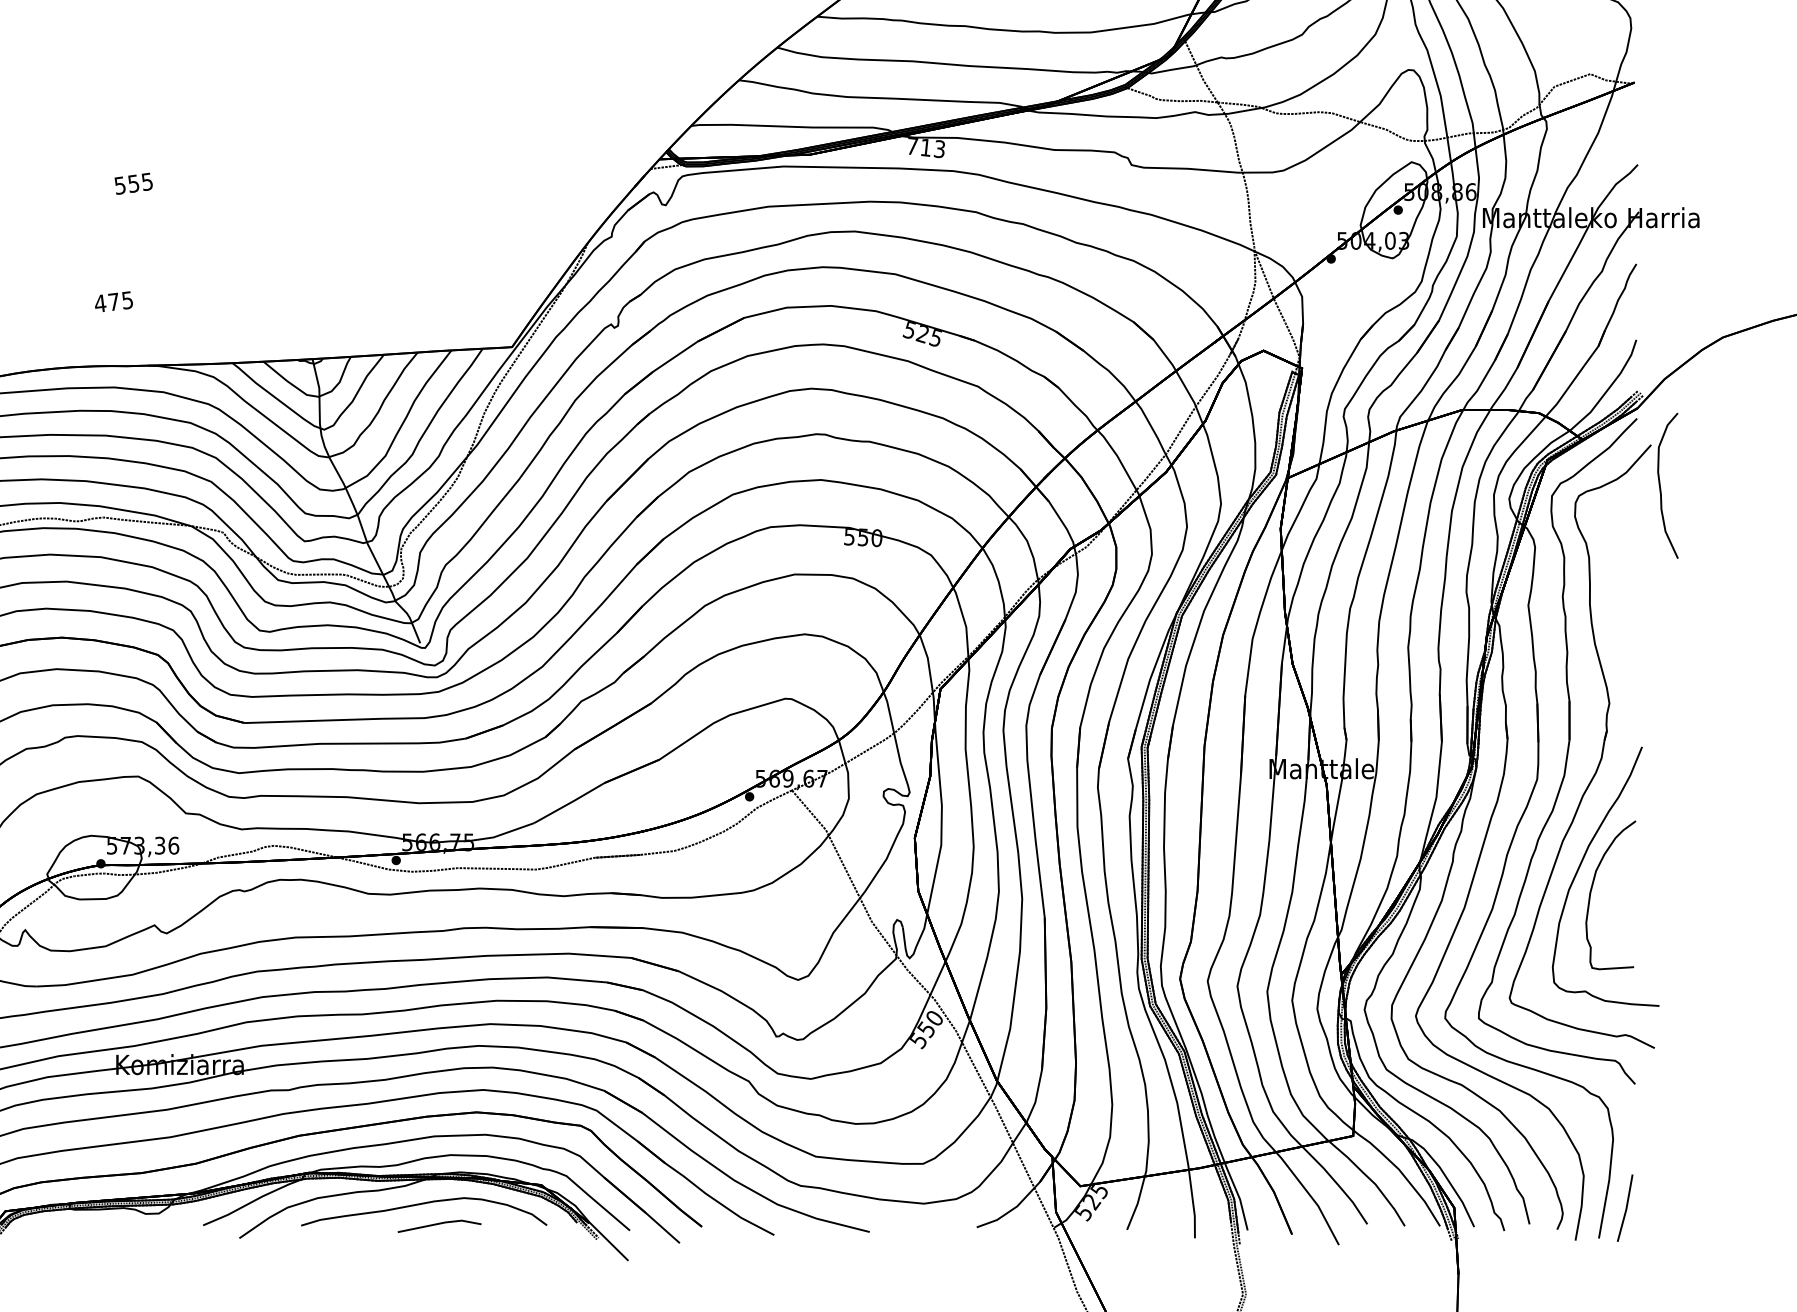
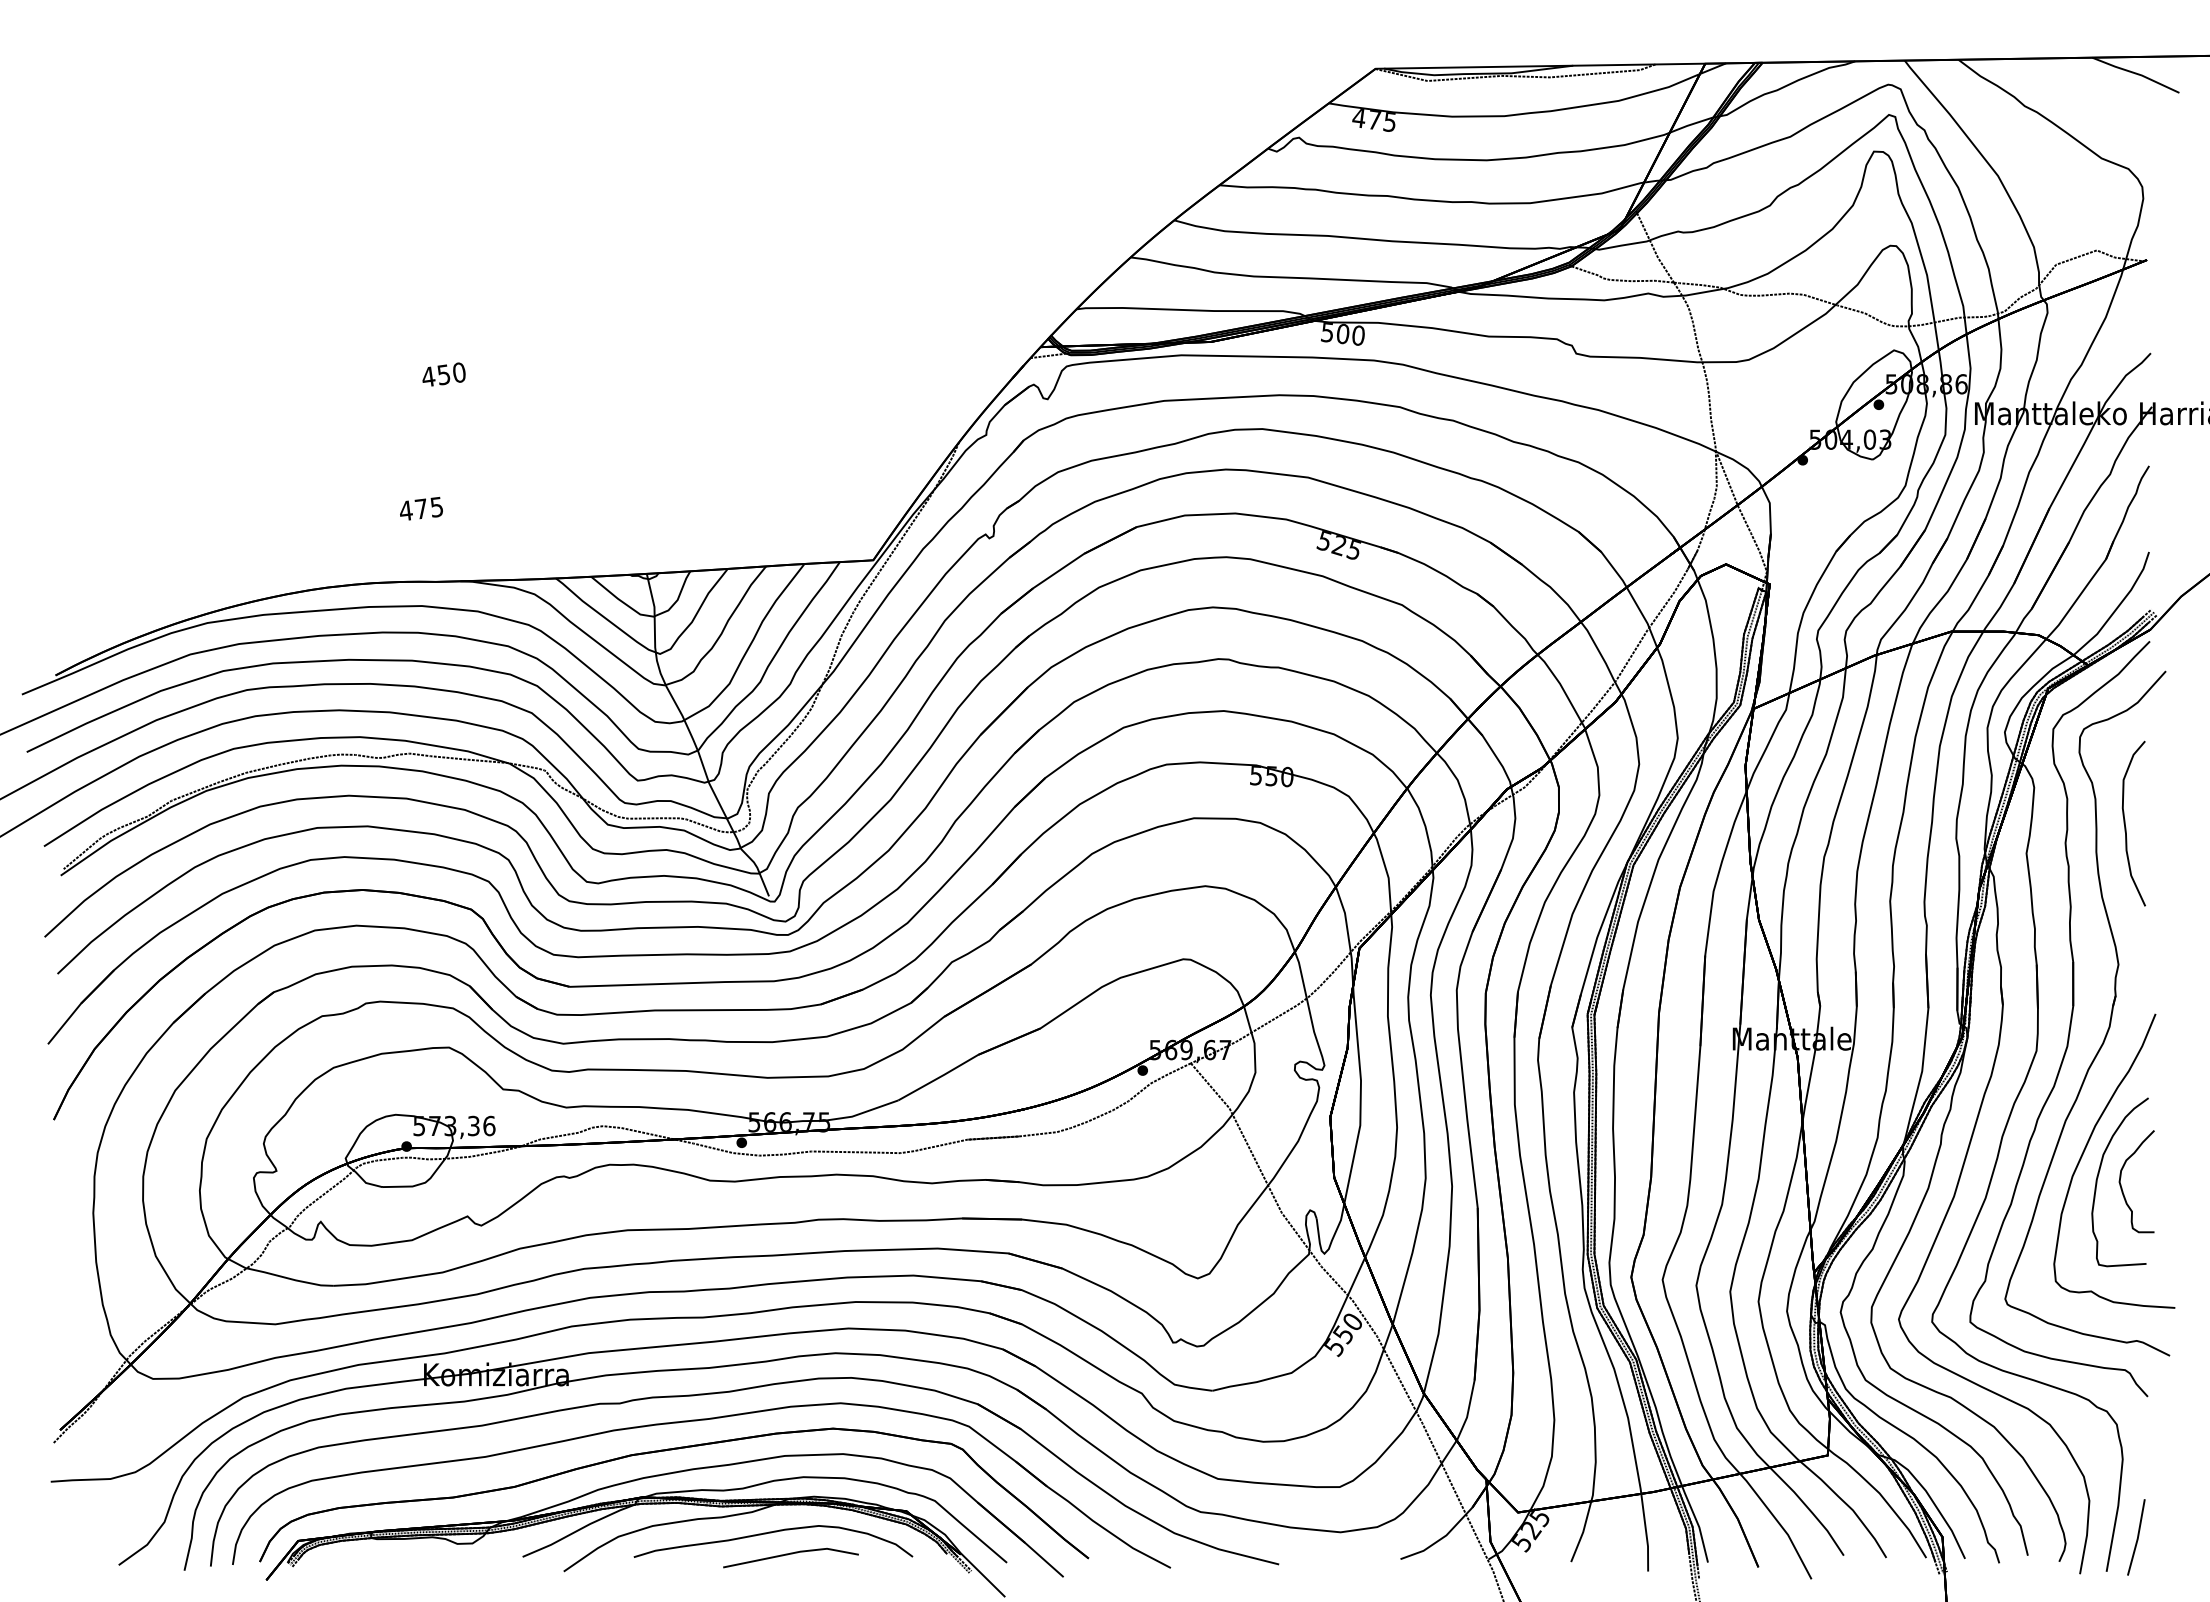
text: (925, 147) -> (1342, 333), 713 -> 500
text: (133, 183) -> (443, 374), 555 -> 450
part: (1660, 485) -> (2125, 823), moved
curve: (1612, 899) -> (2122, 1187), added
part: (439, 1225) -> (790, 1557), size x1.43

